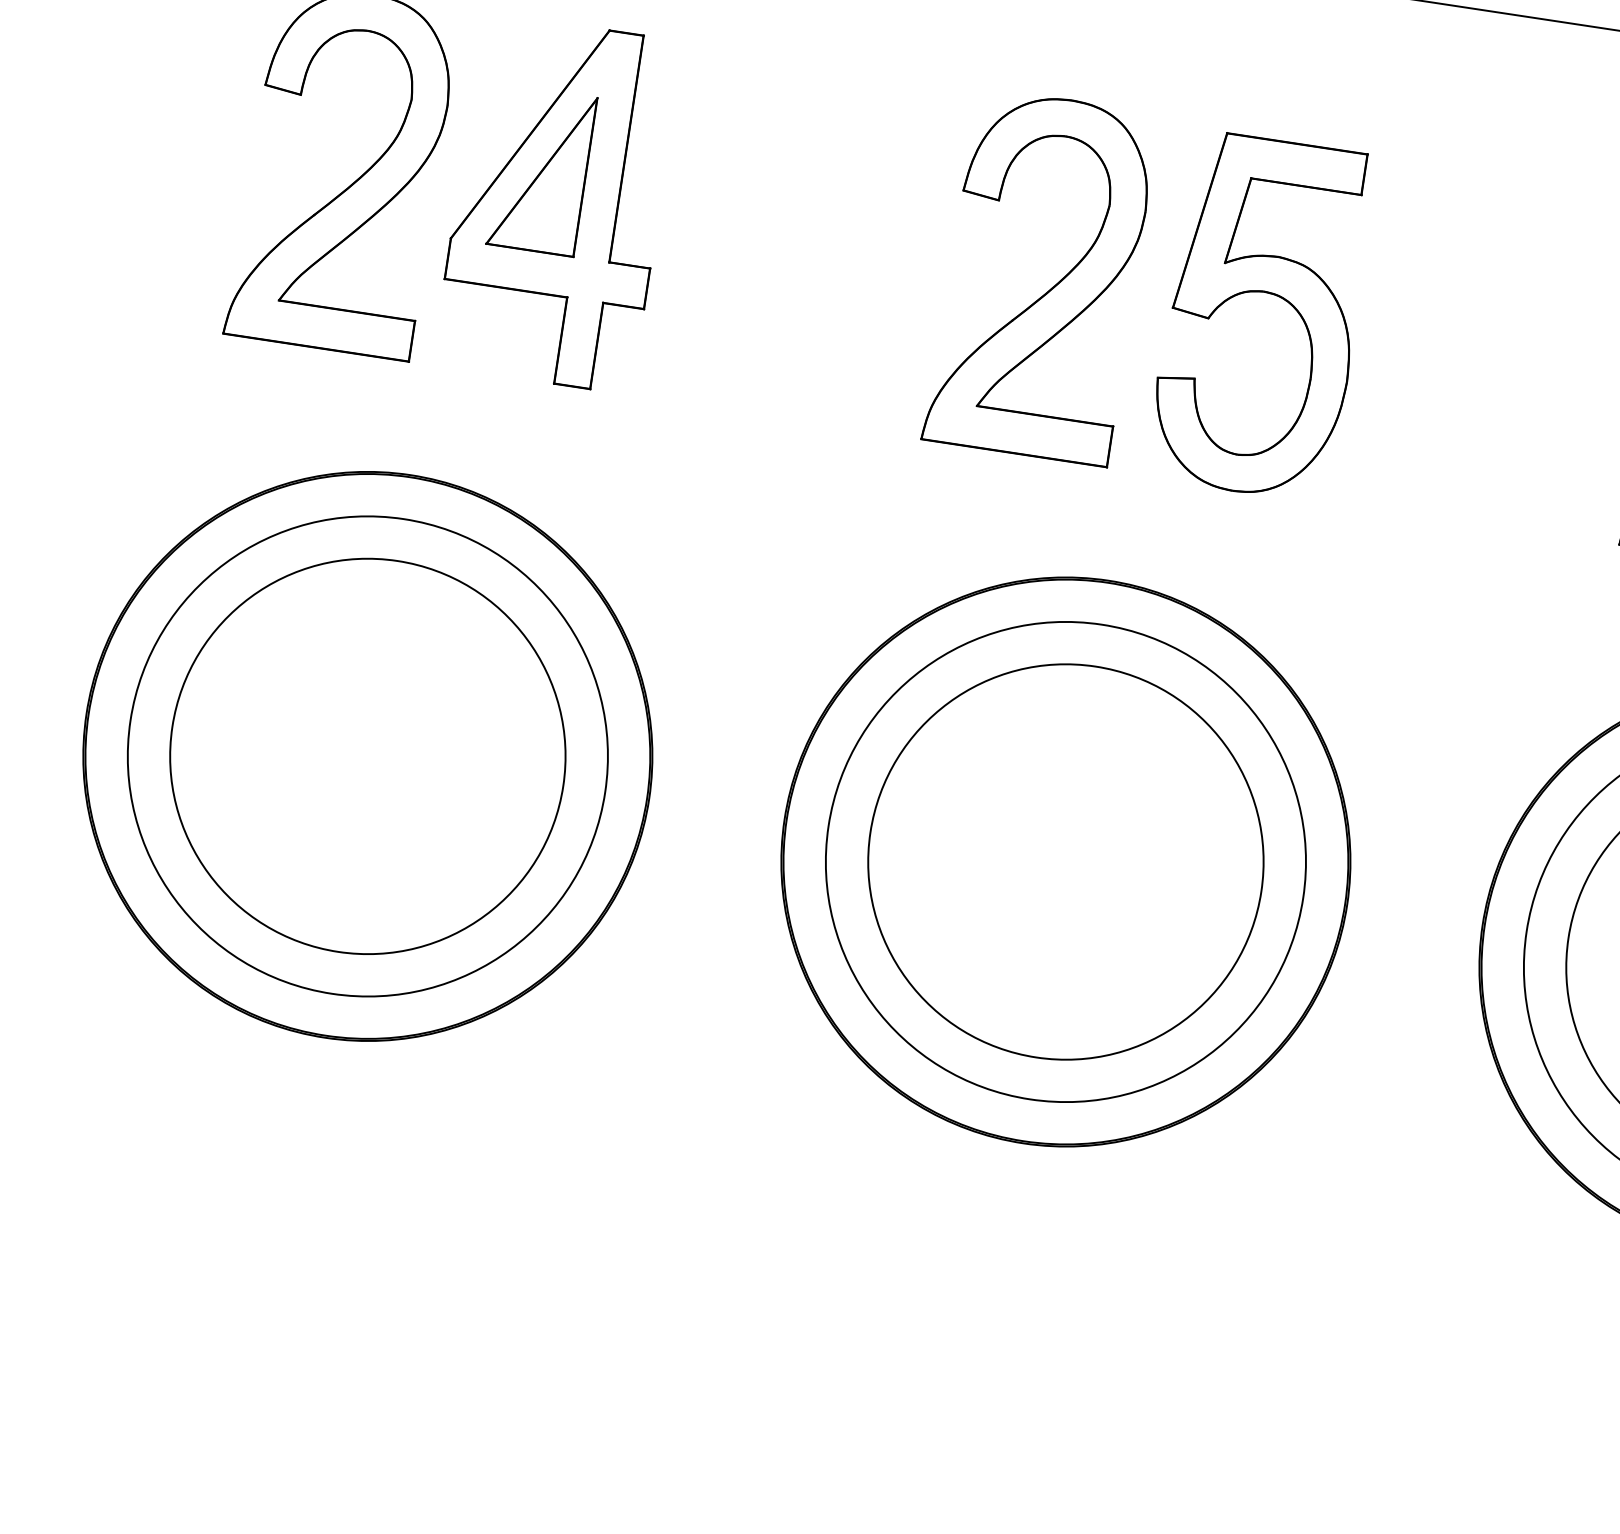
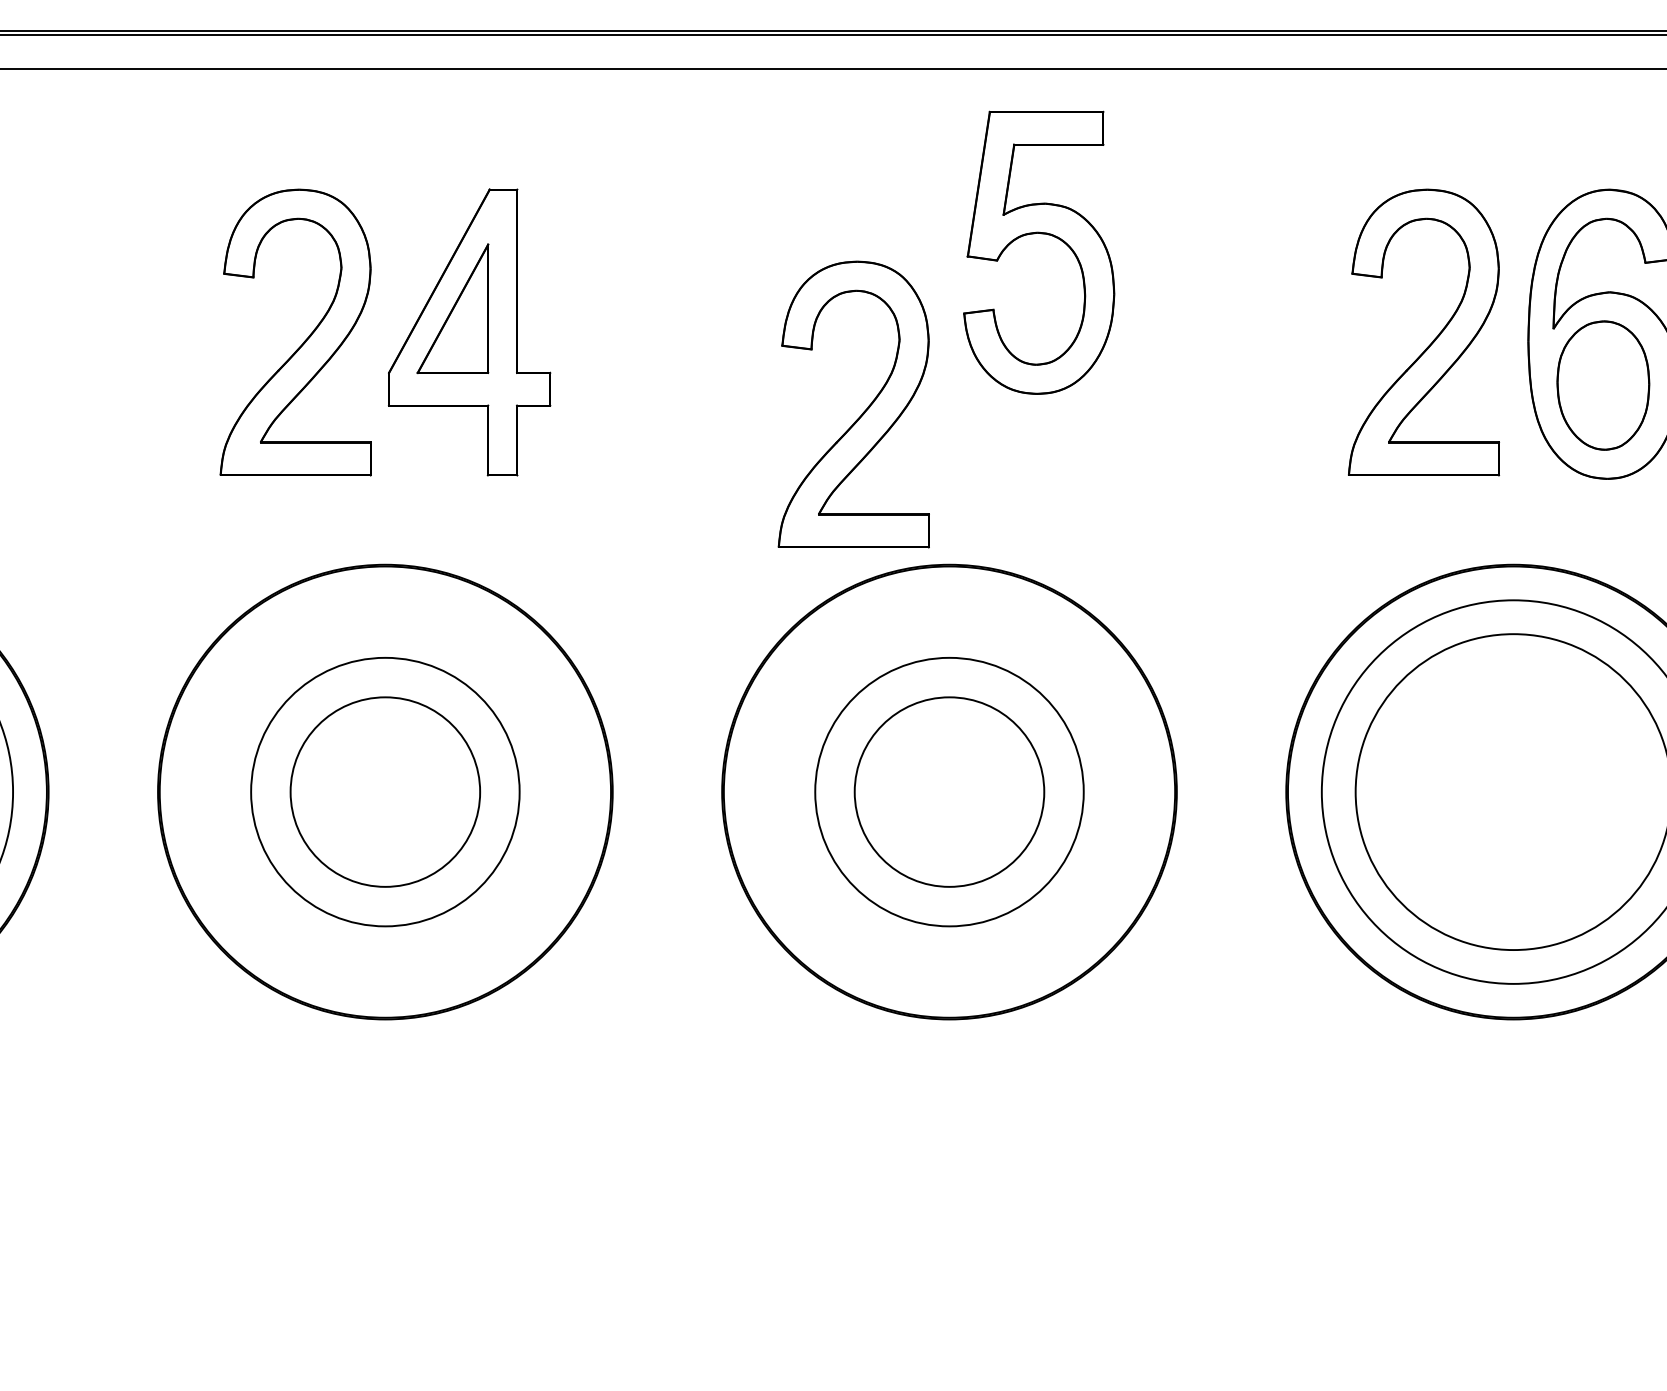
part: (1050, 288) -> (862, 412), moved
part: (1268, 294) -> (1041, 234), moved
circle: (368, 755) -> (385, 791), size x0.7
circle: (367, 756) -> (385, 792), size x0.6
circle: (1066, 861) -> (949, 791), size x0.7
circle: (1065, 862) -> (949, 792), size x0.6

